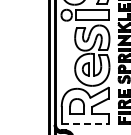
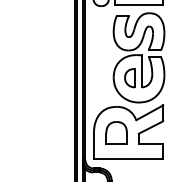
line: (85, 123) -> (129, 158), dashed -> solid

